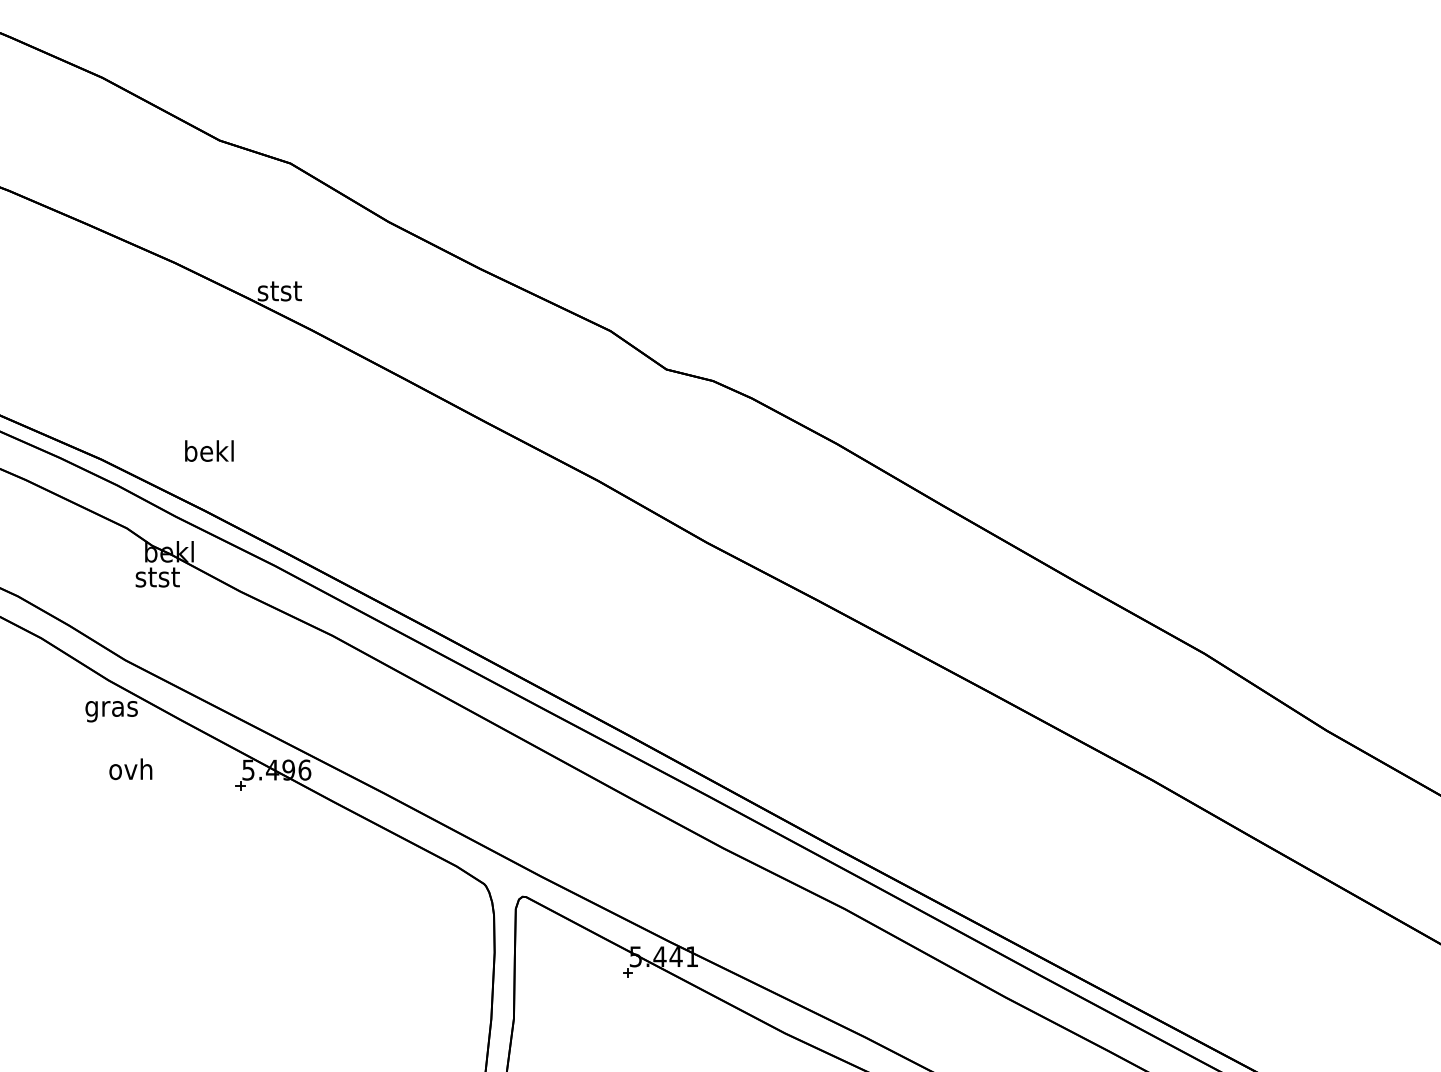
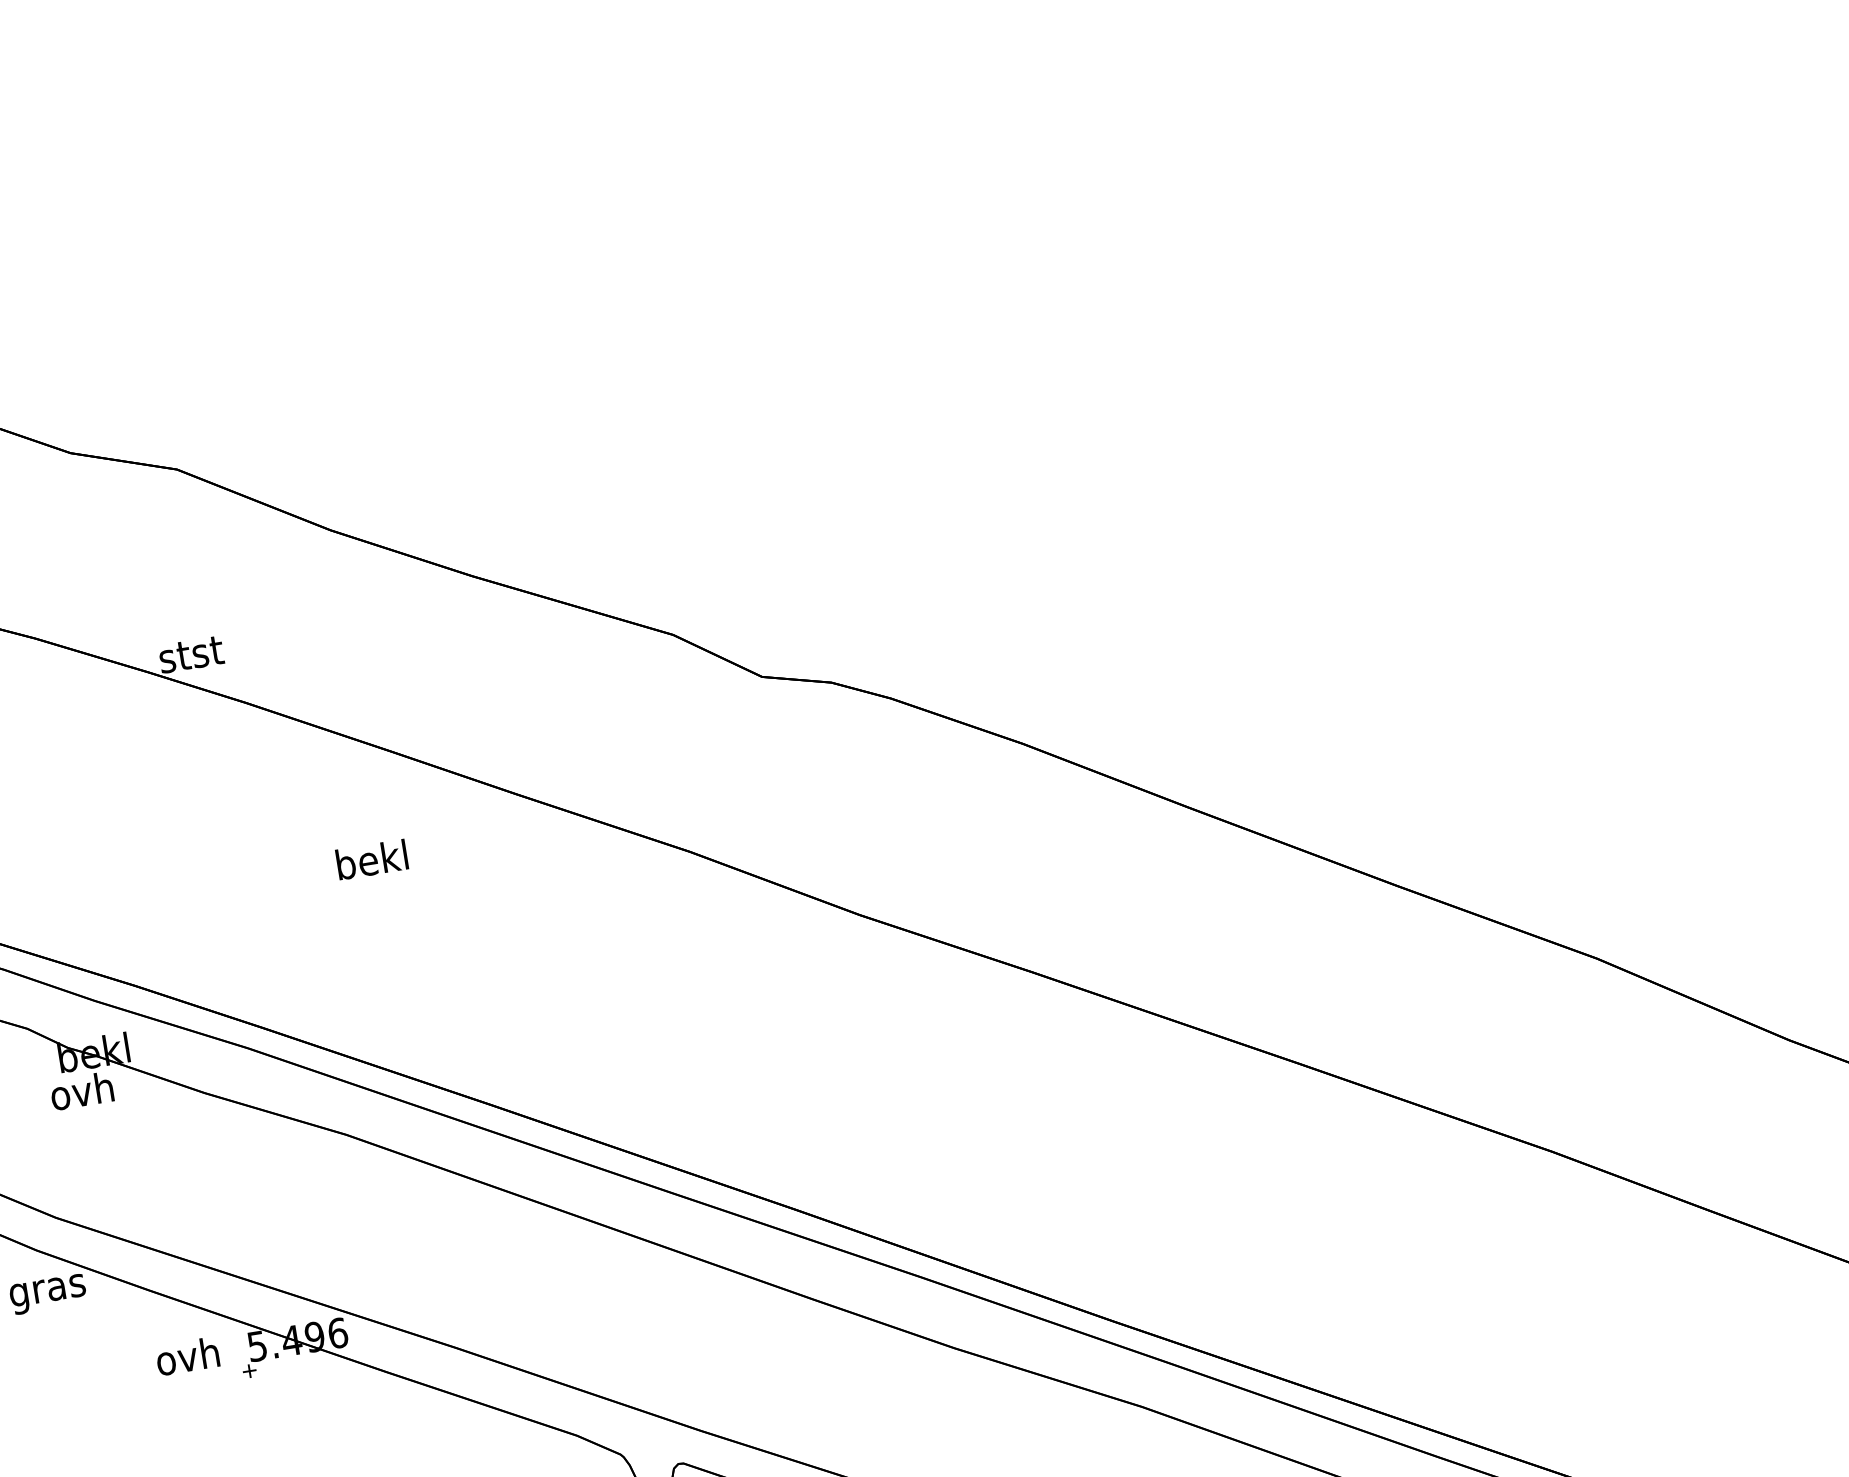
text: (209, 450) -> (372, 858), moved
text: (157, 576) -> (82, 1090), stst -> ovh
text: (130, 769) -> (187, 1356), moved

